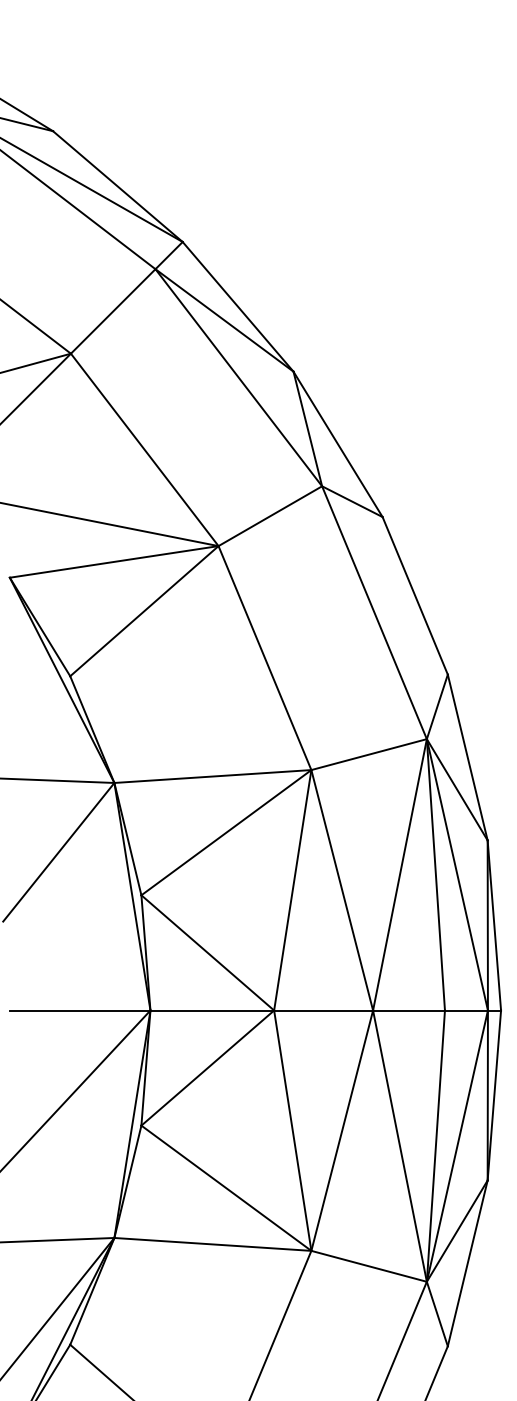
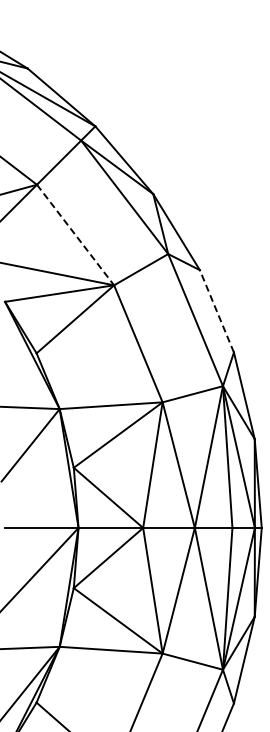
line: (144, 450) -> (75, 235), solid -> dashed
line: (414, 596) -> (216, 311), solid -> dashed

